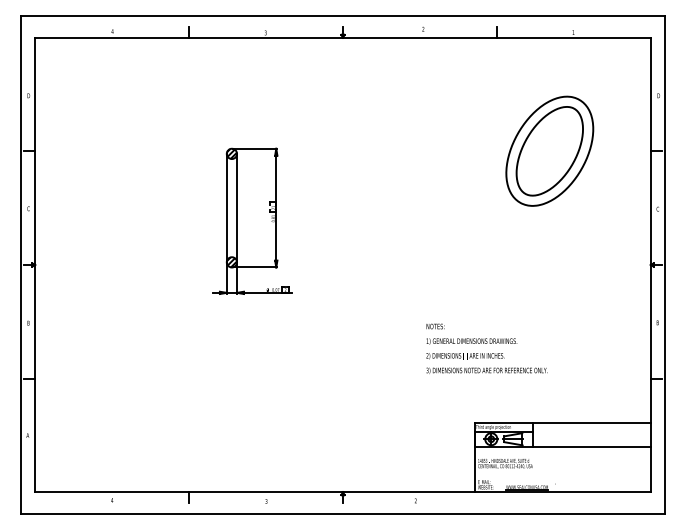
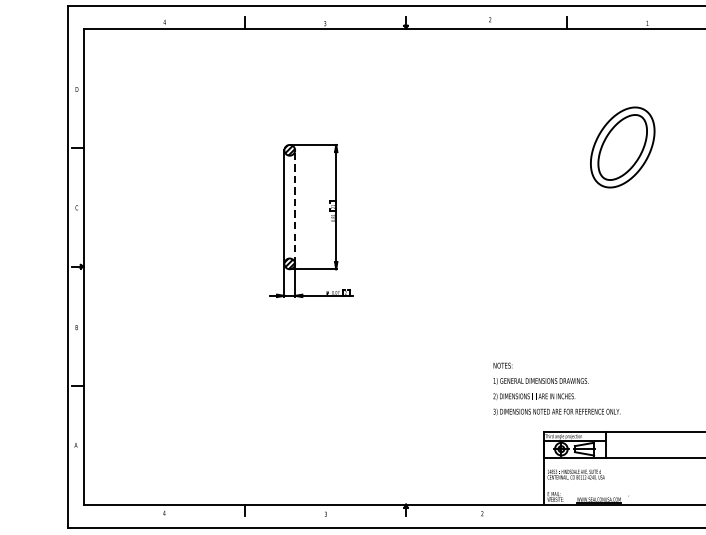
part: (549, 150) -> (622, 146), size x0.7
line: (237, 207) -> (295, 206), solid -> dashed
text: (486, 348) -> (556, 388), moved

